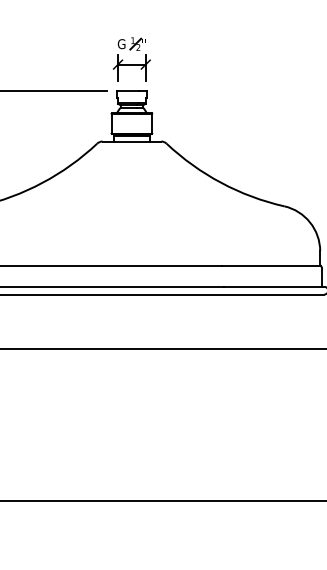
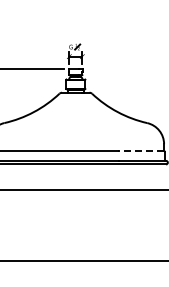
line: (269, 266) -> (140, 151), solid -> dashed

